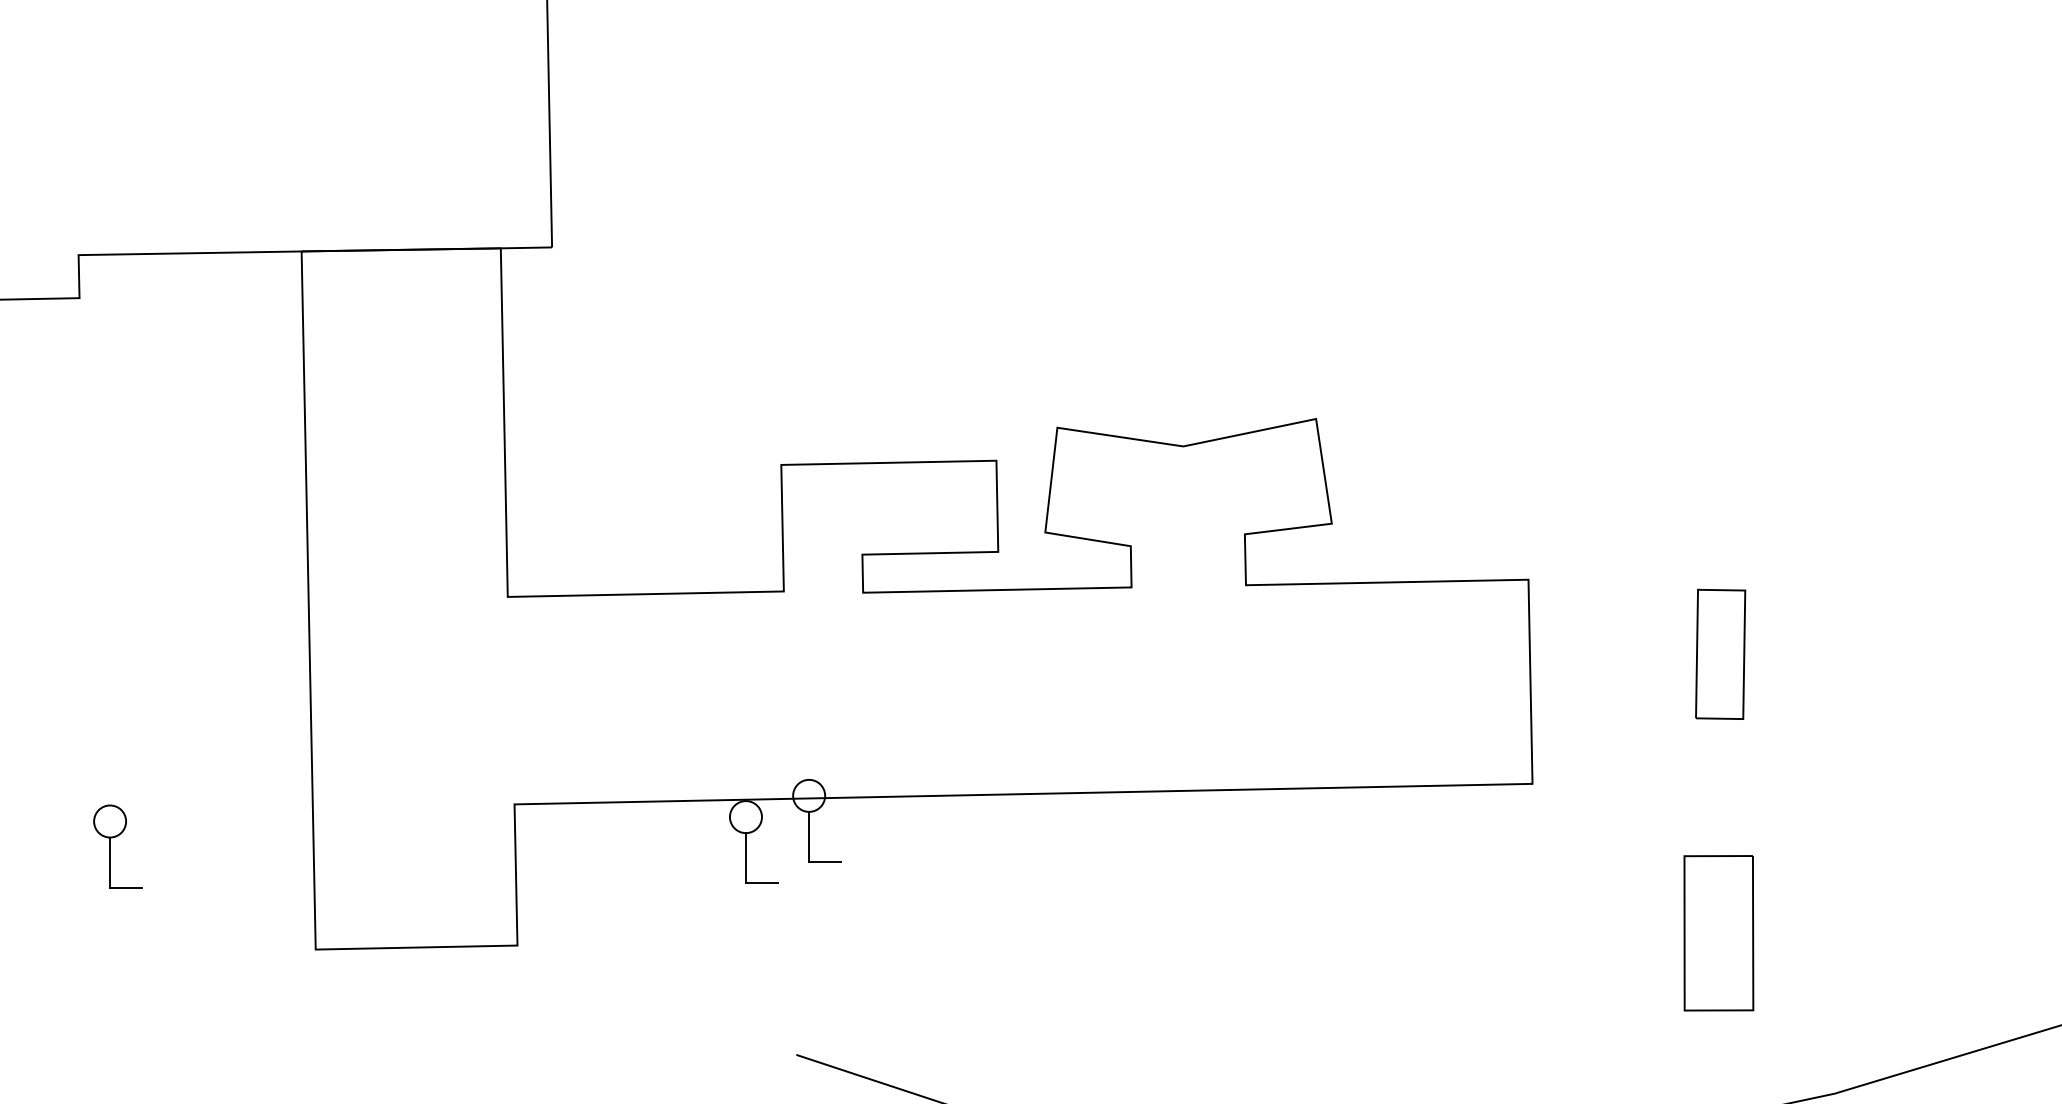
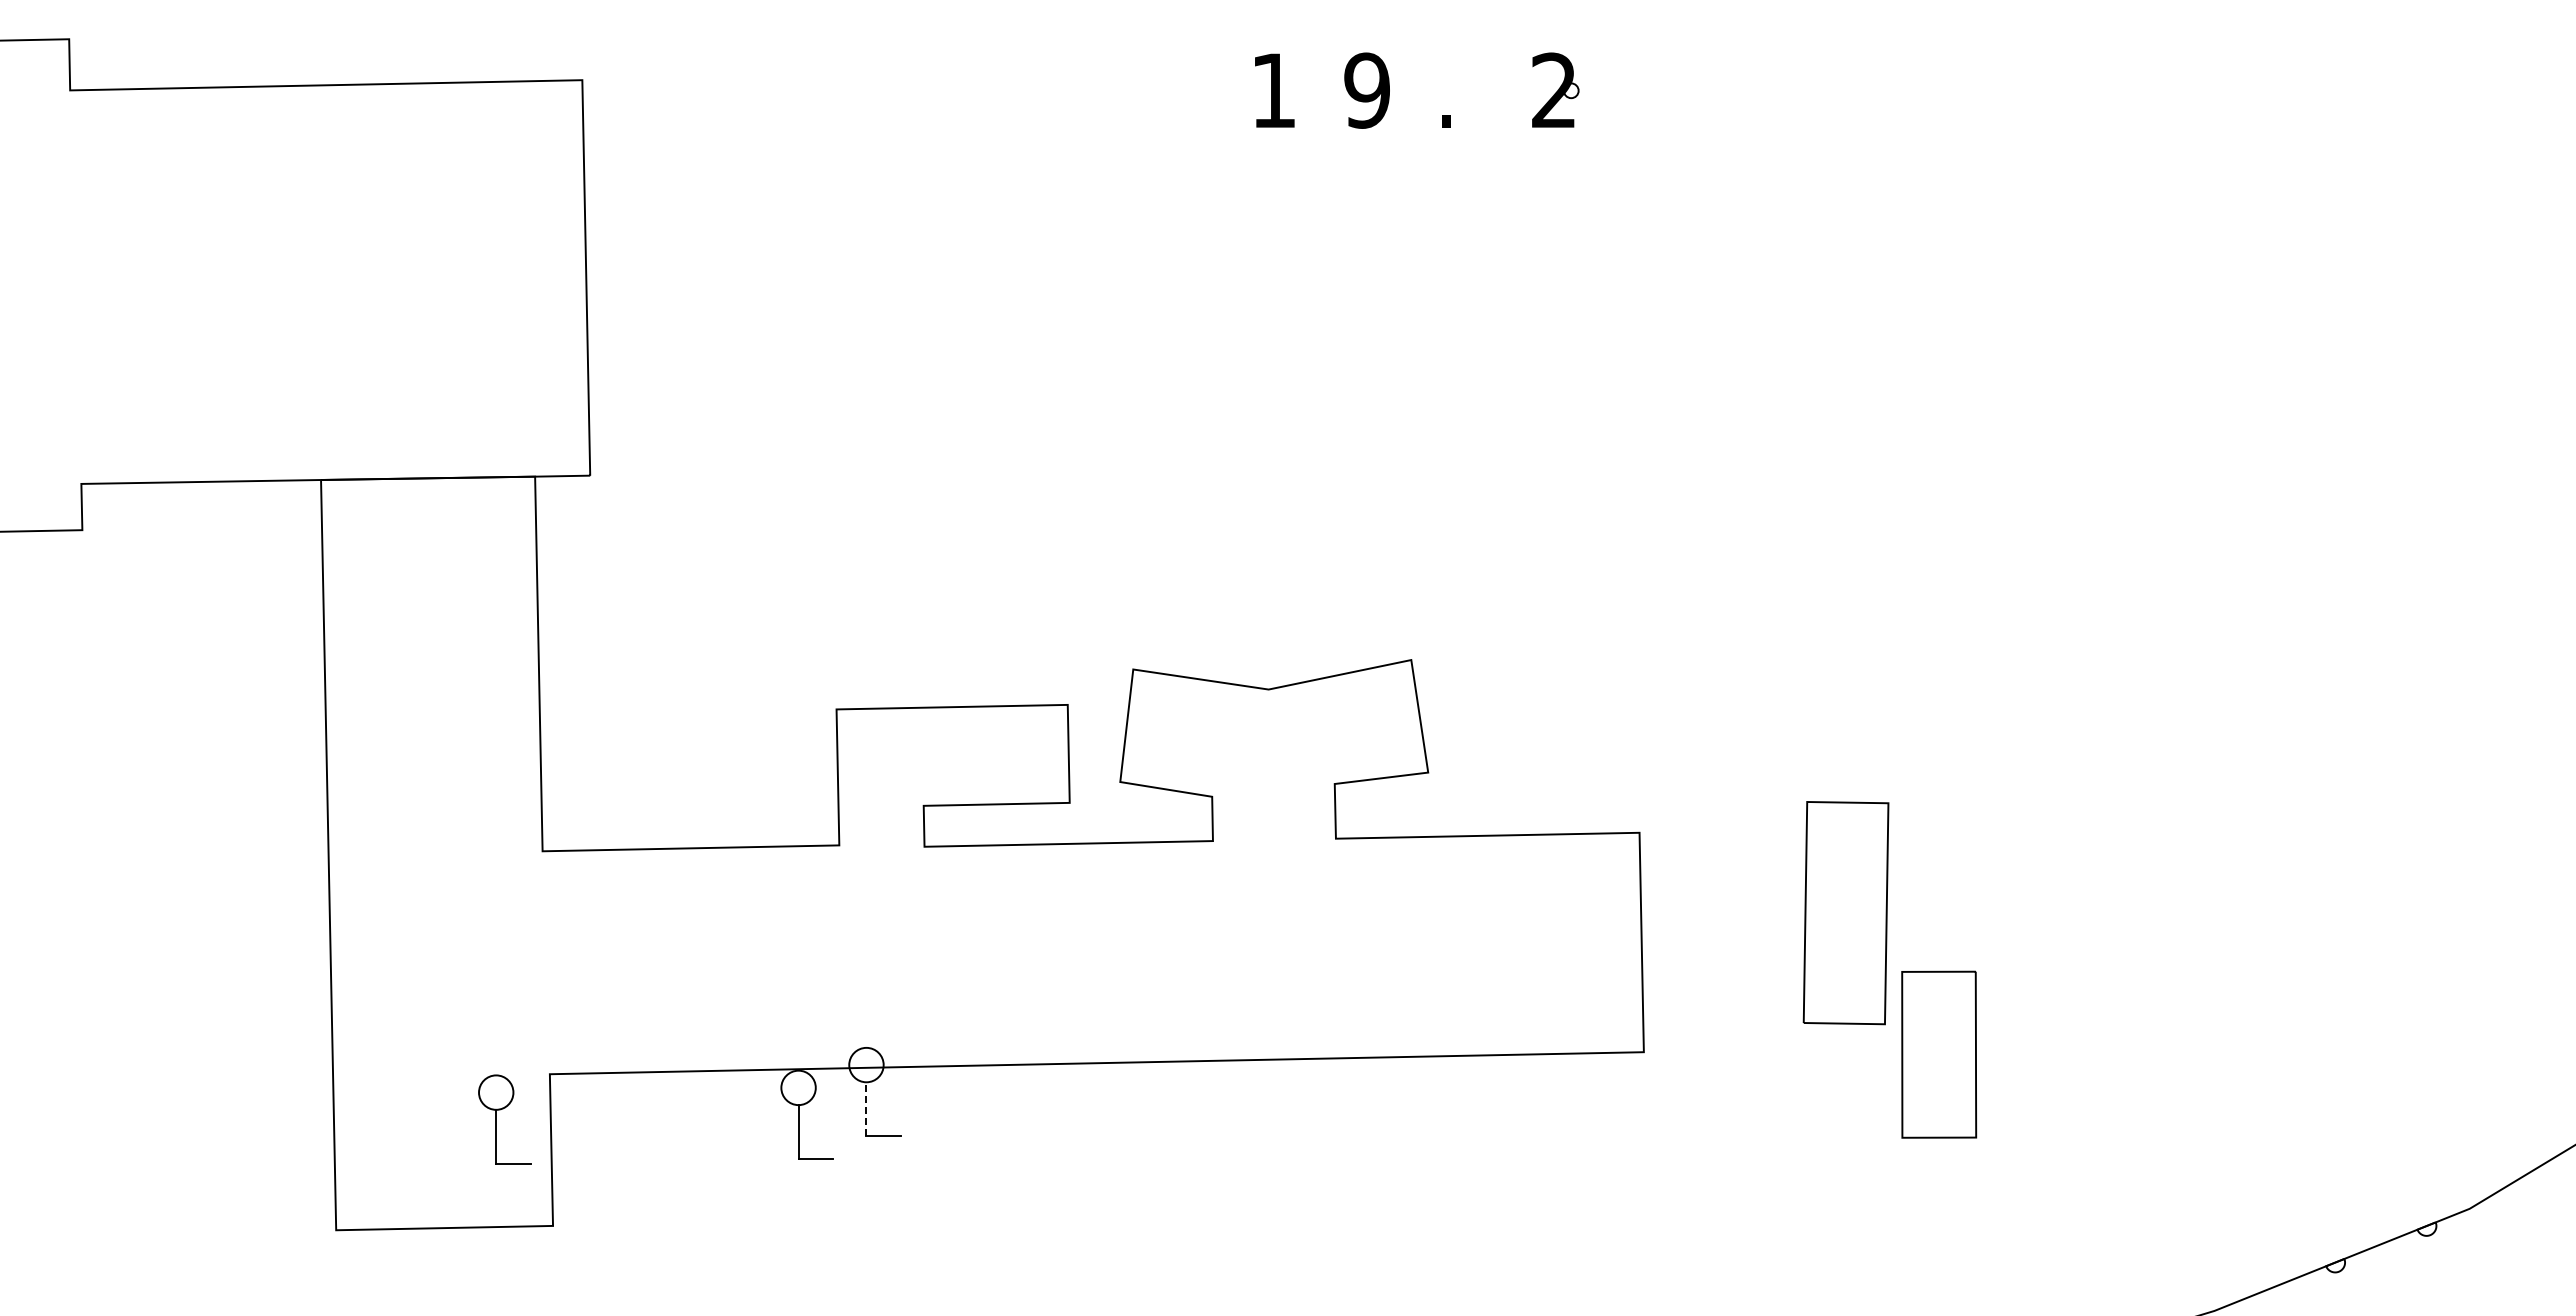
part: (1720, 653) -> (1845, 912), size x1.6
line: (809, 836) -> (866, 1108), solid -> dashed
part: (110, 846) -> (496, 1119), moved
part: (1719, 933) -> (1939, 1054), moved

